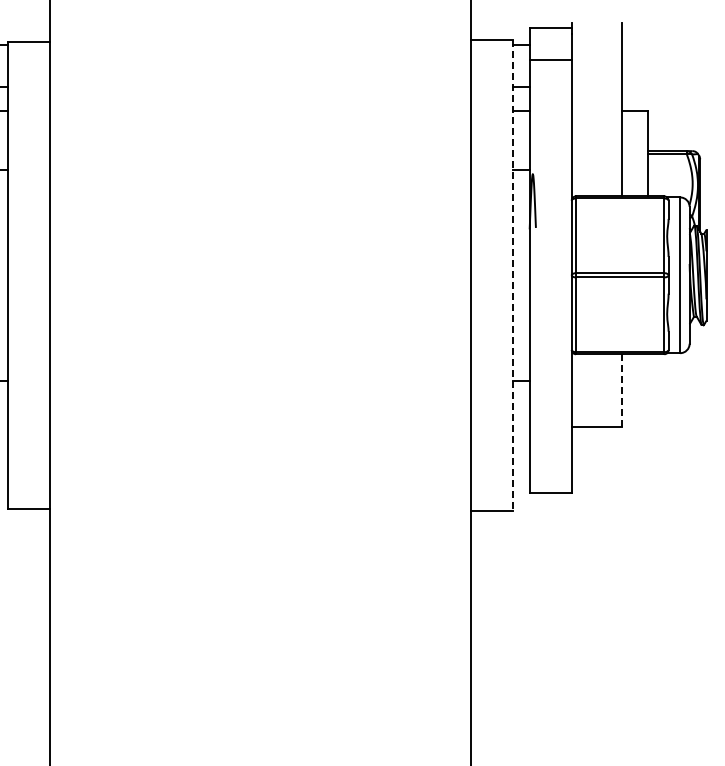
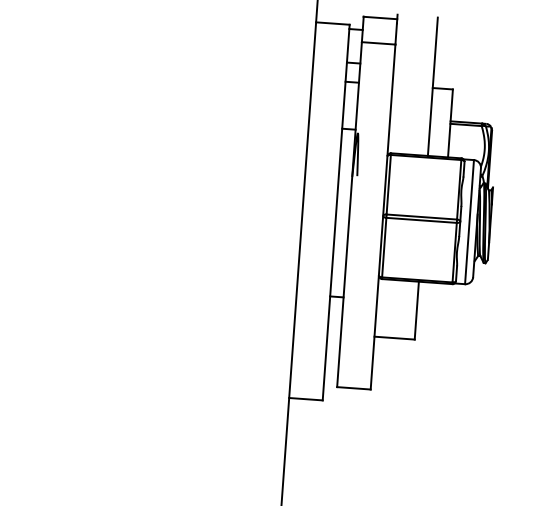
line: (512, 275) -> (335, 212), dashed -> solid
line: (622, 391) -> (416, 311), dashed -> solid

